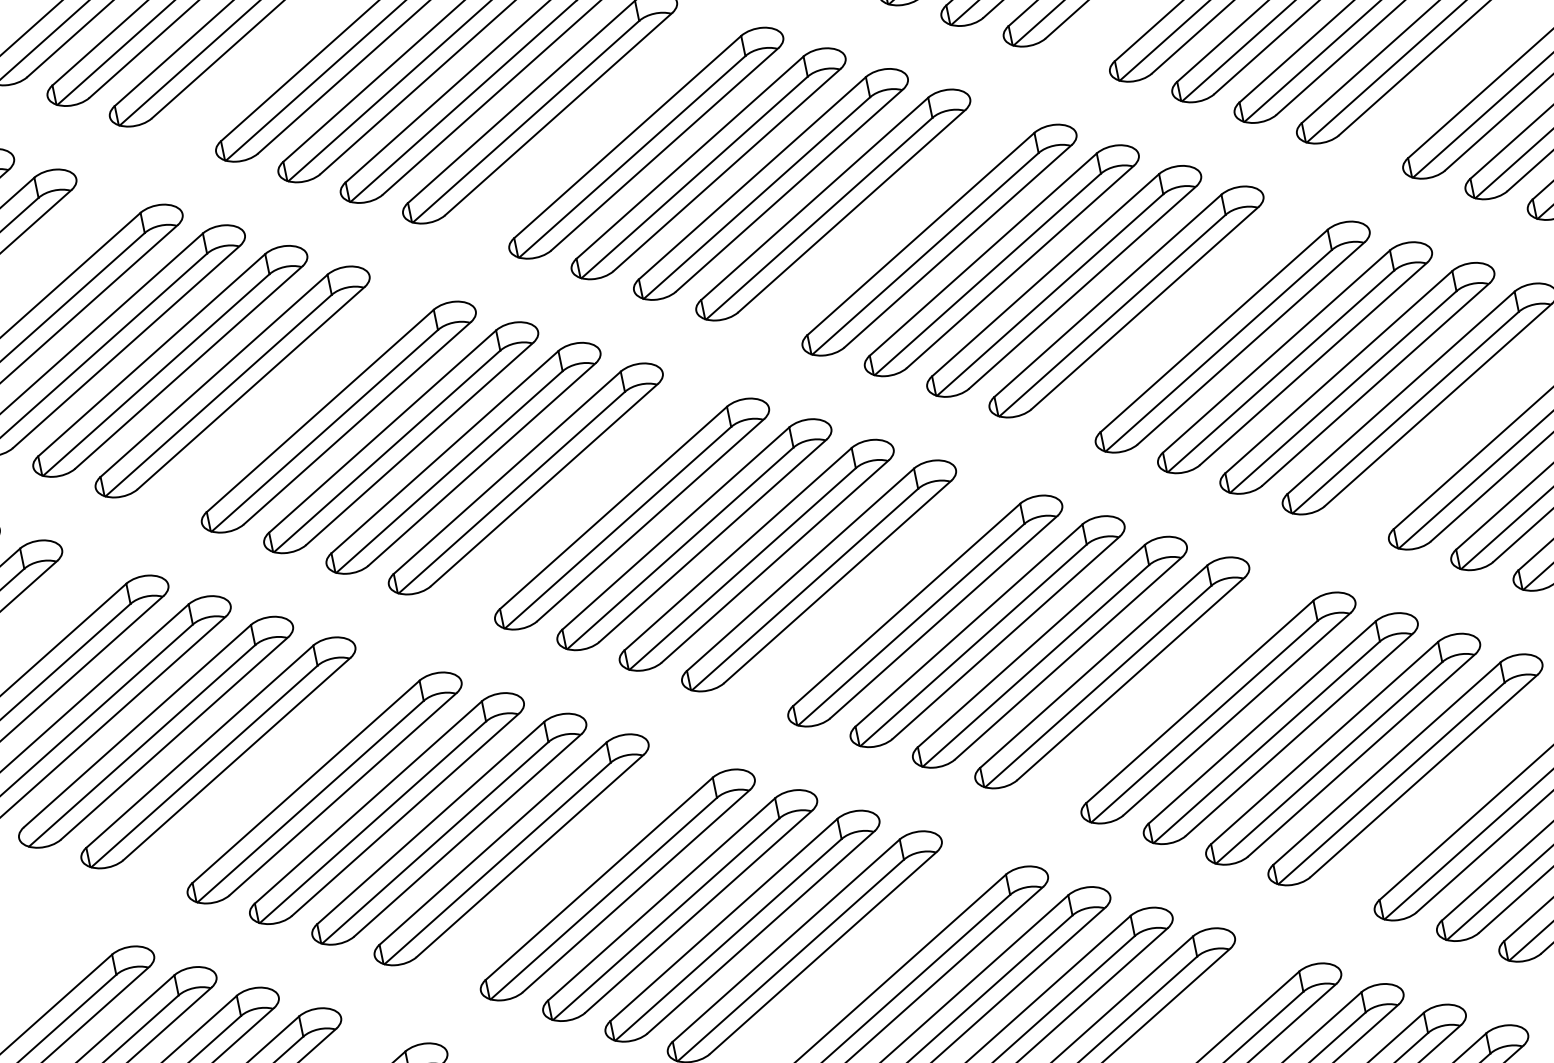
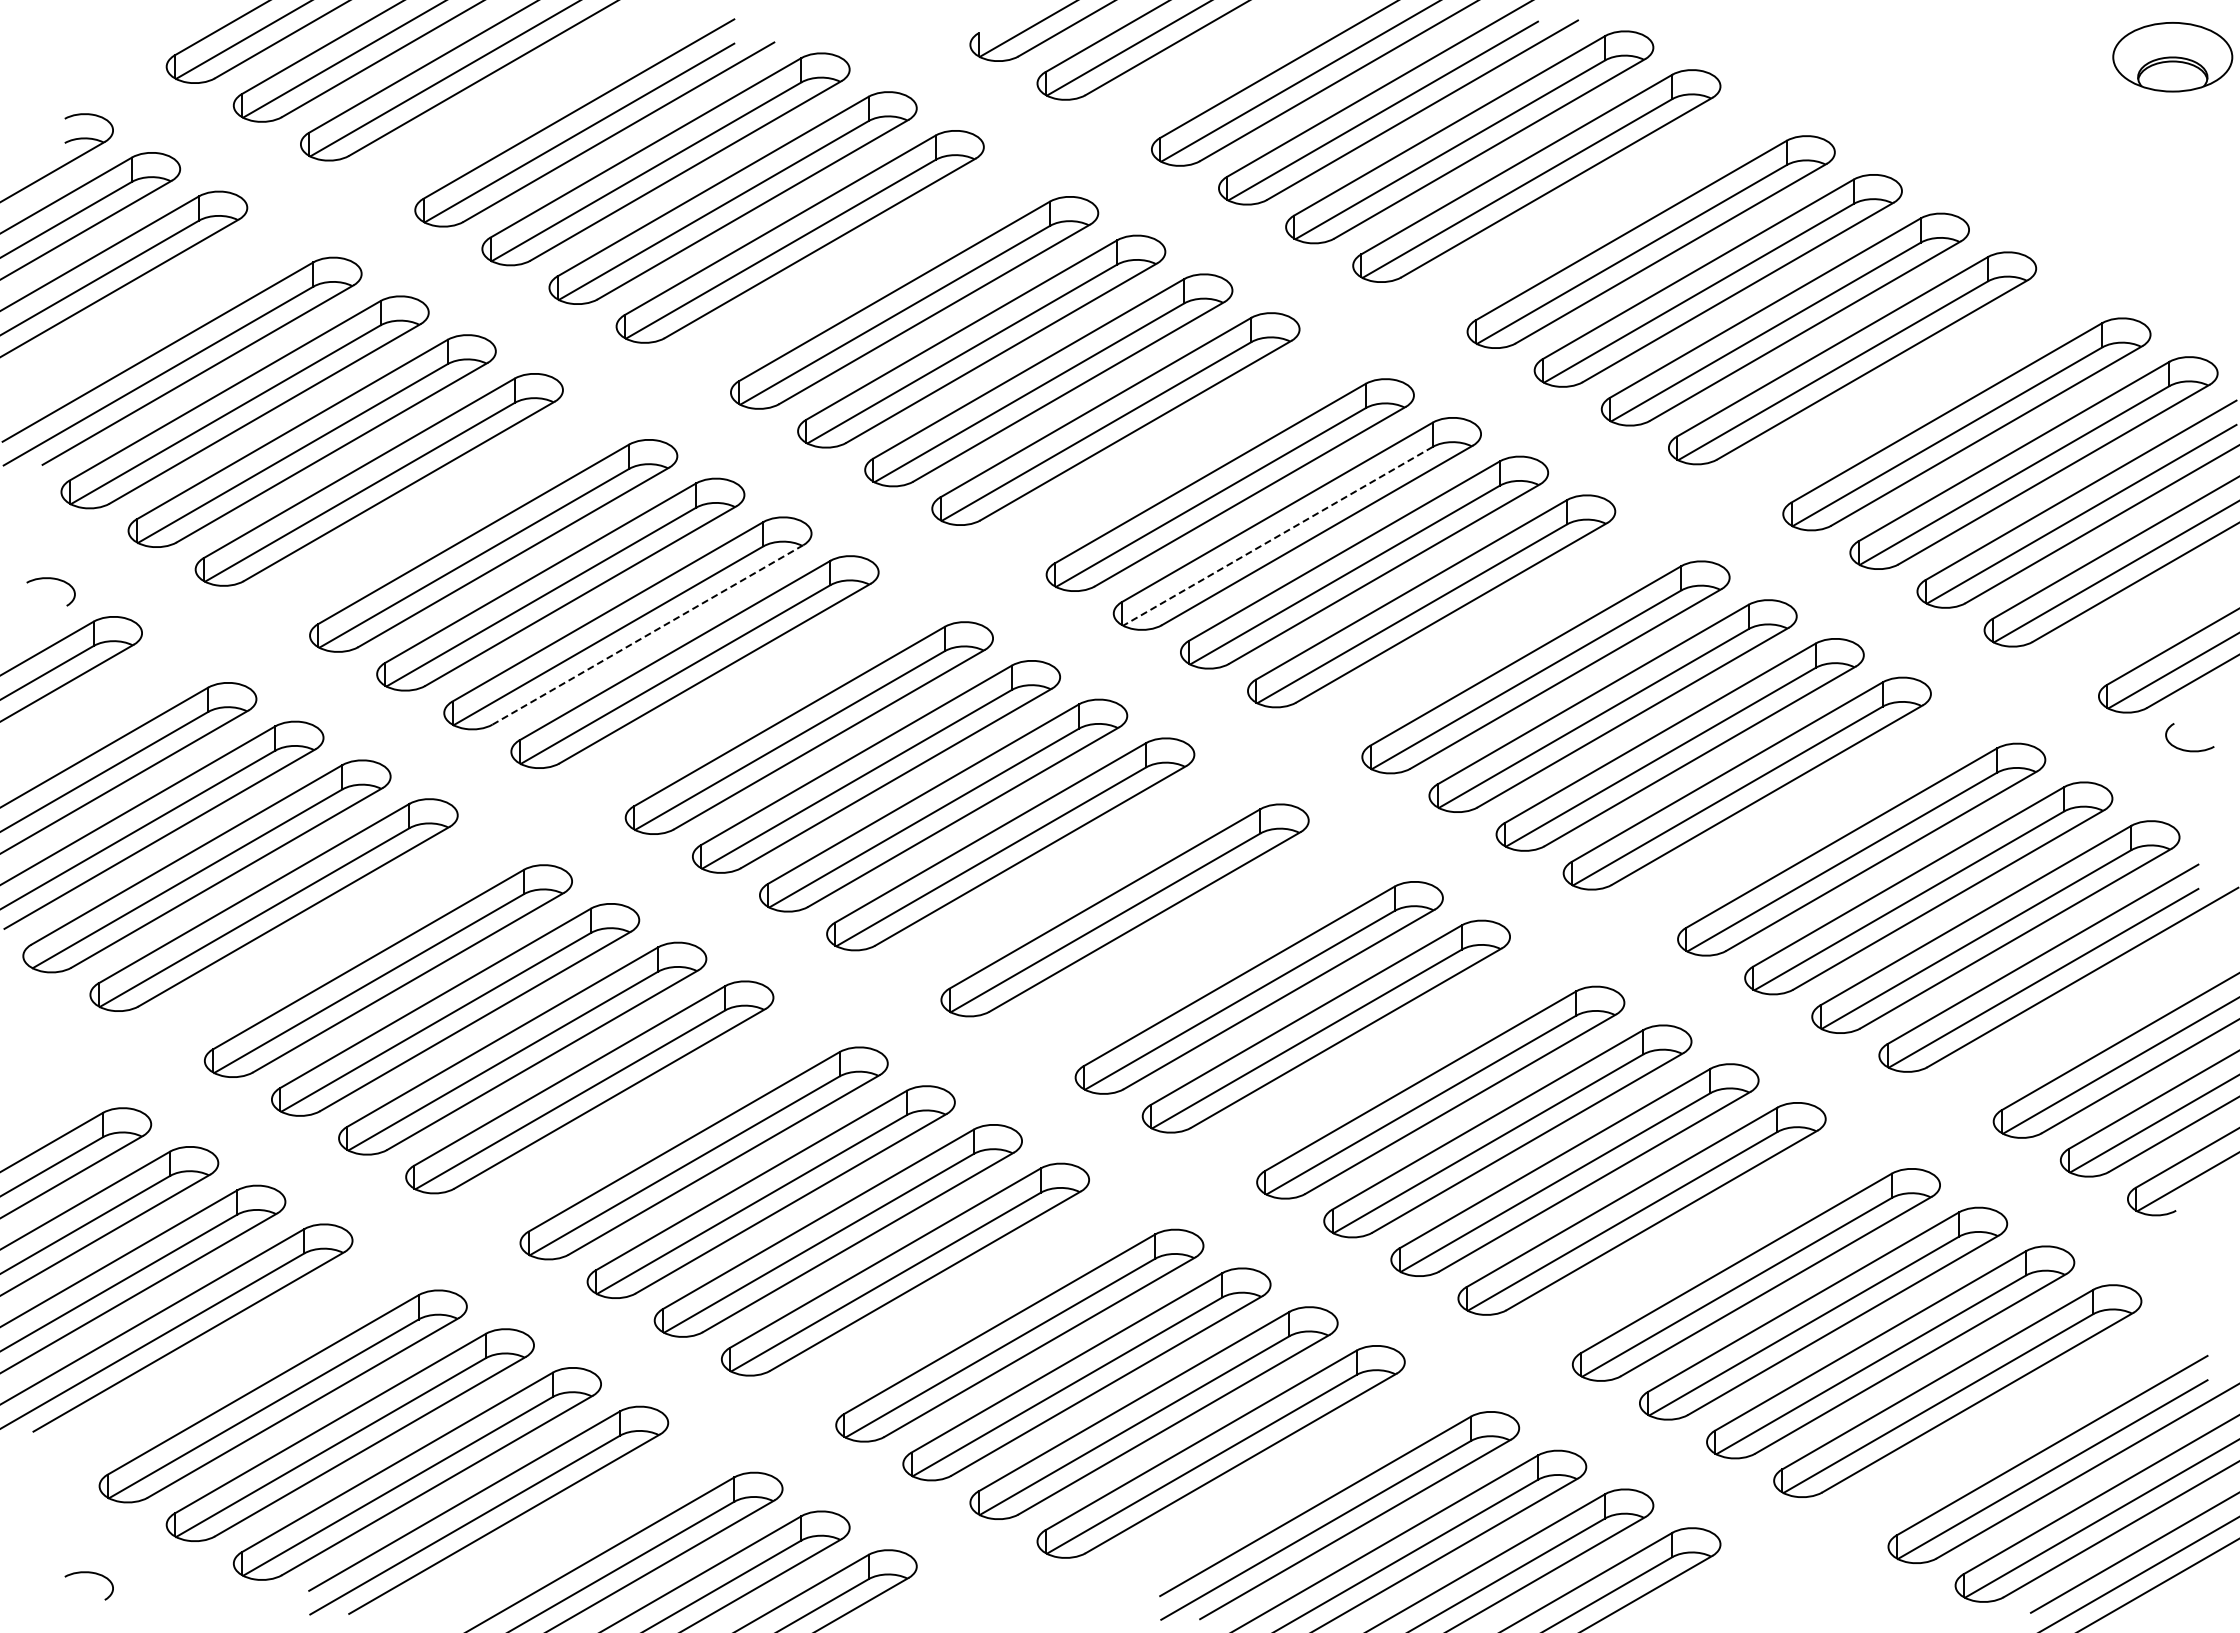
line: (987, 274) -> (1277, 536), solid -> dashed
line: (481, 465) -> (647, 635), solid -> dashed
part: (986, 631) -> (1191, 948), removed

